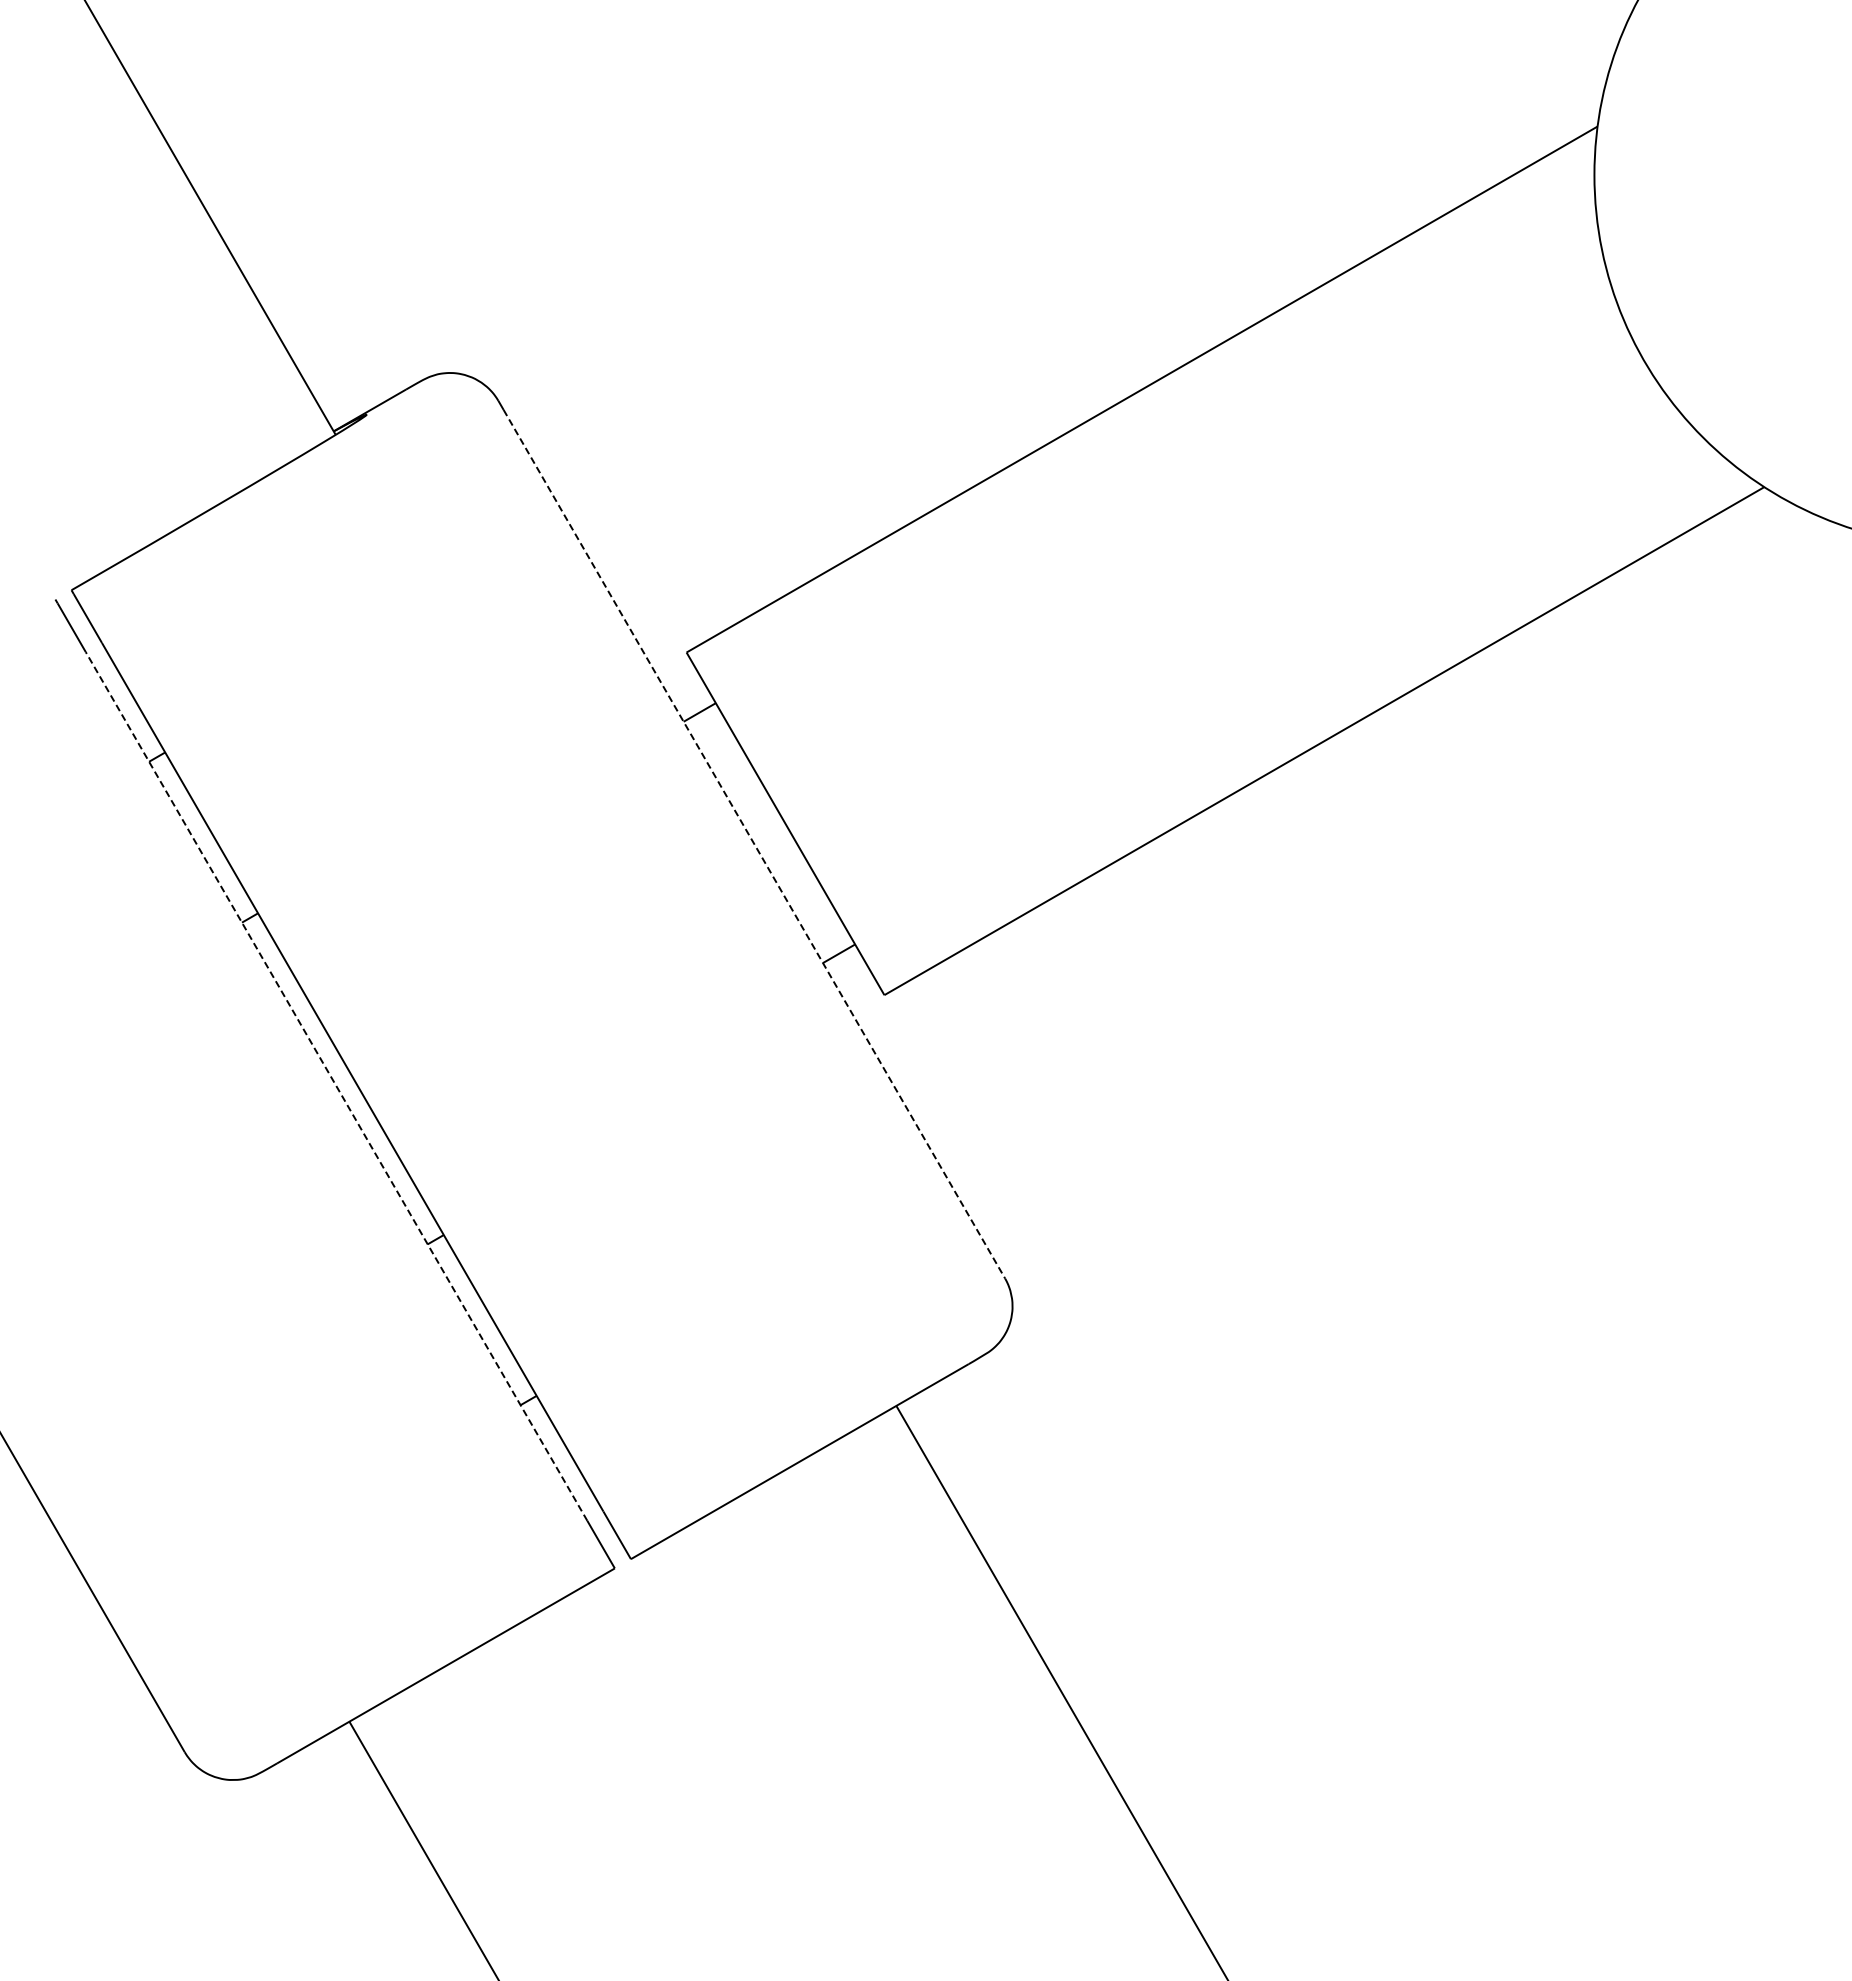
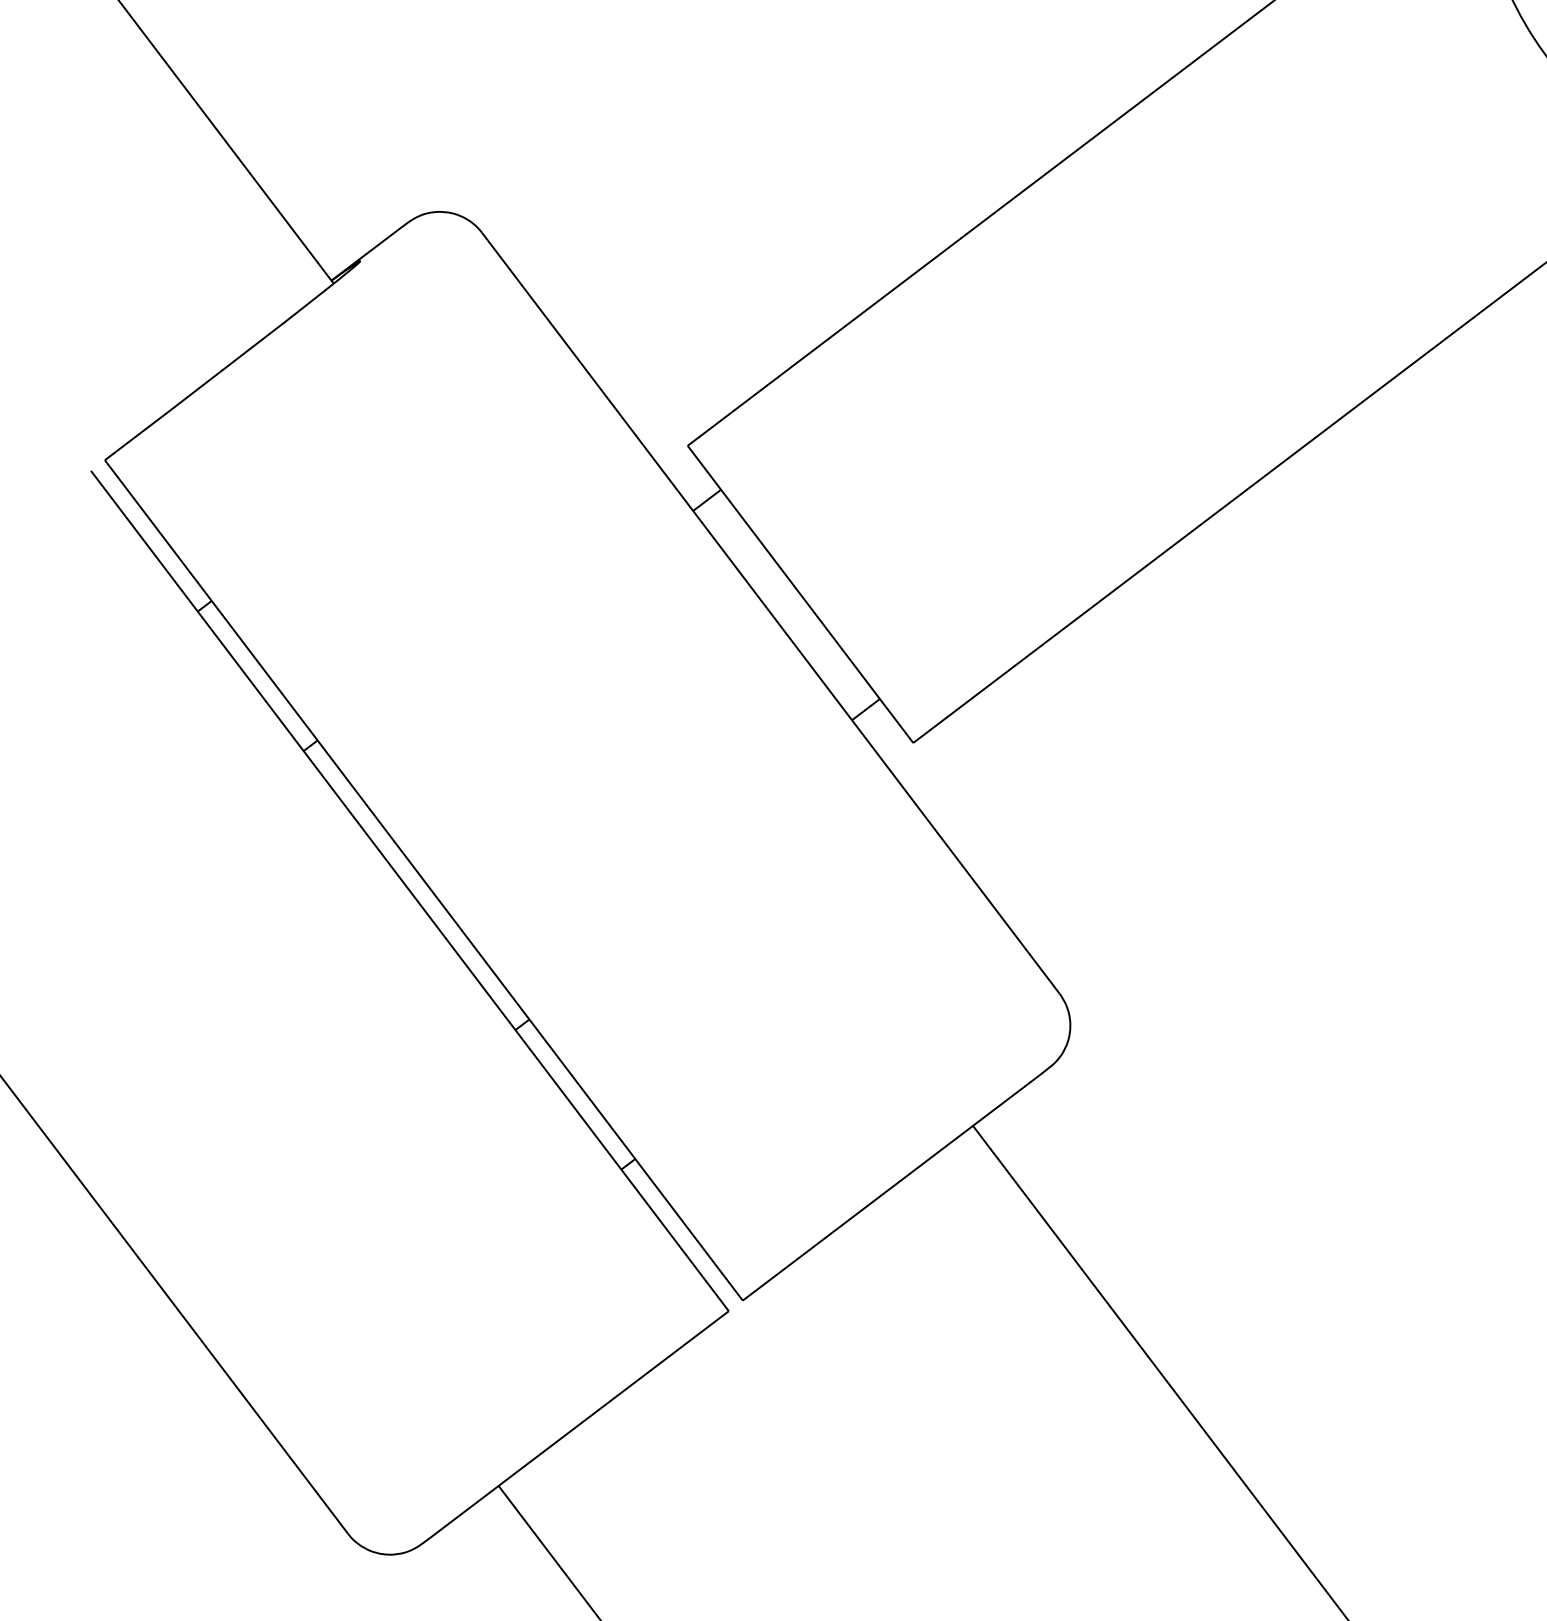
line: (754, 844) -> (773, 617), dashed -> solid
line: (336, 1086) -> (411, 893), dashed -> solid

